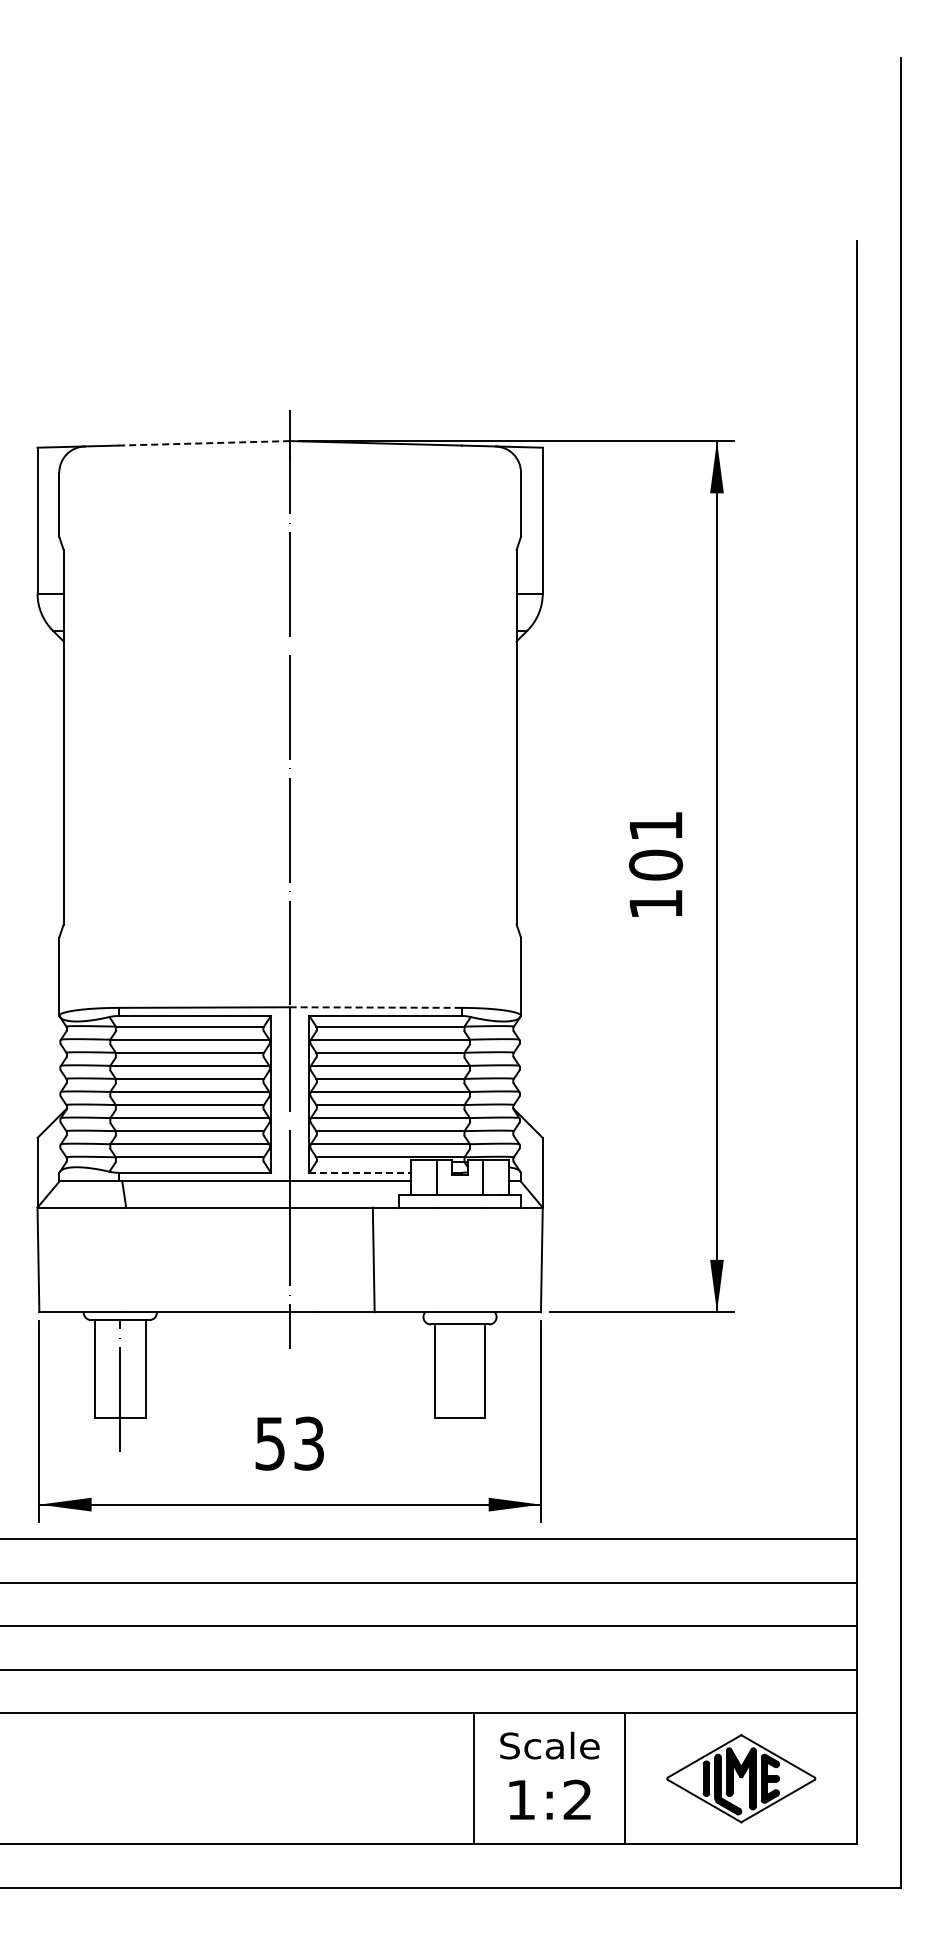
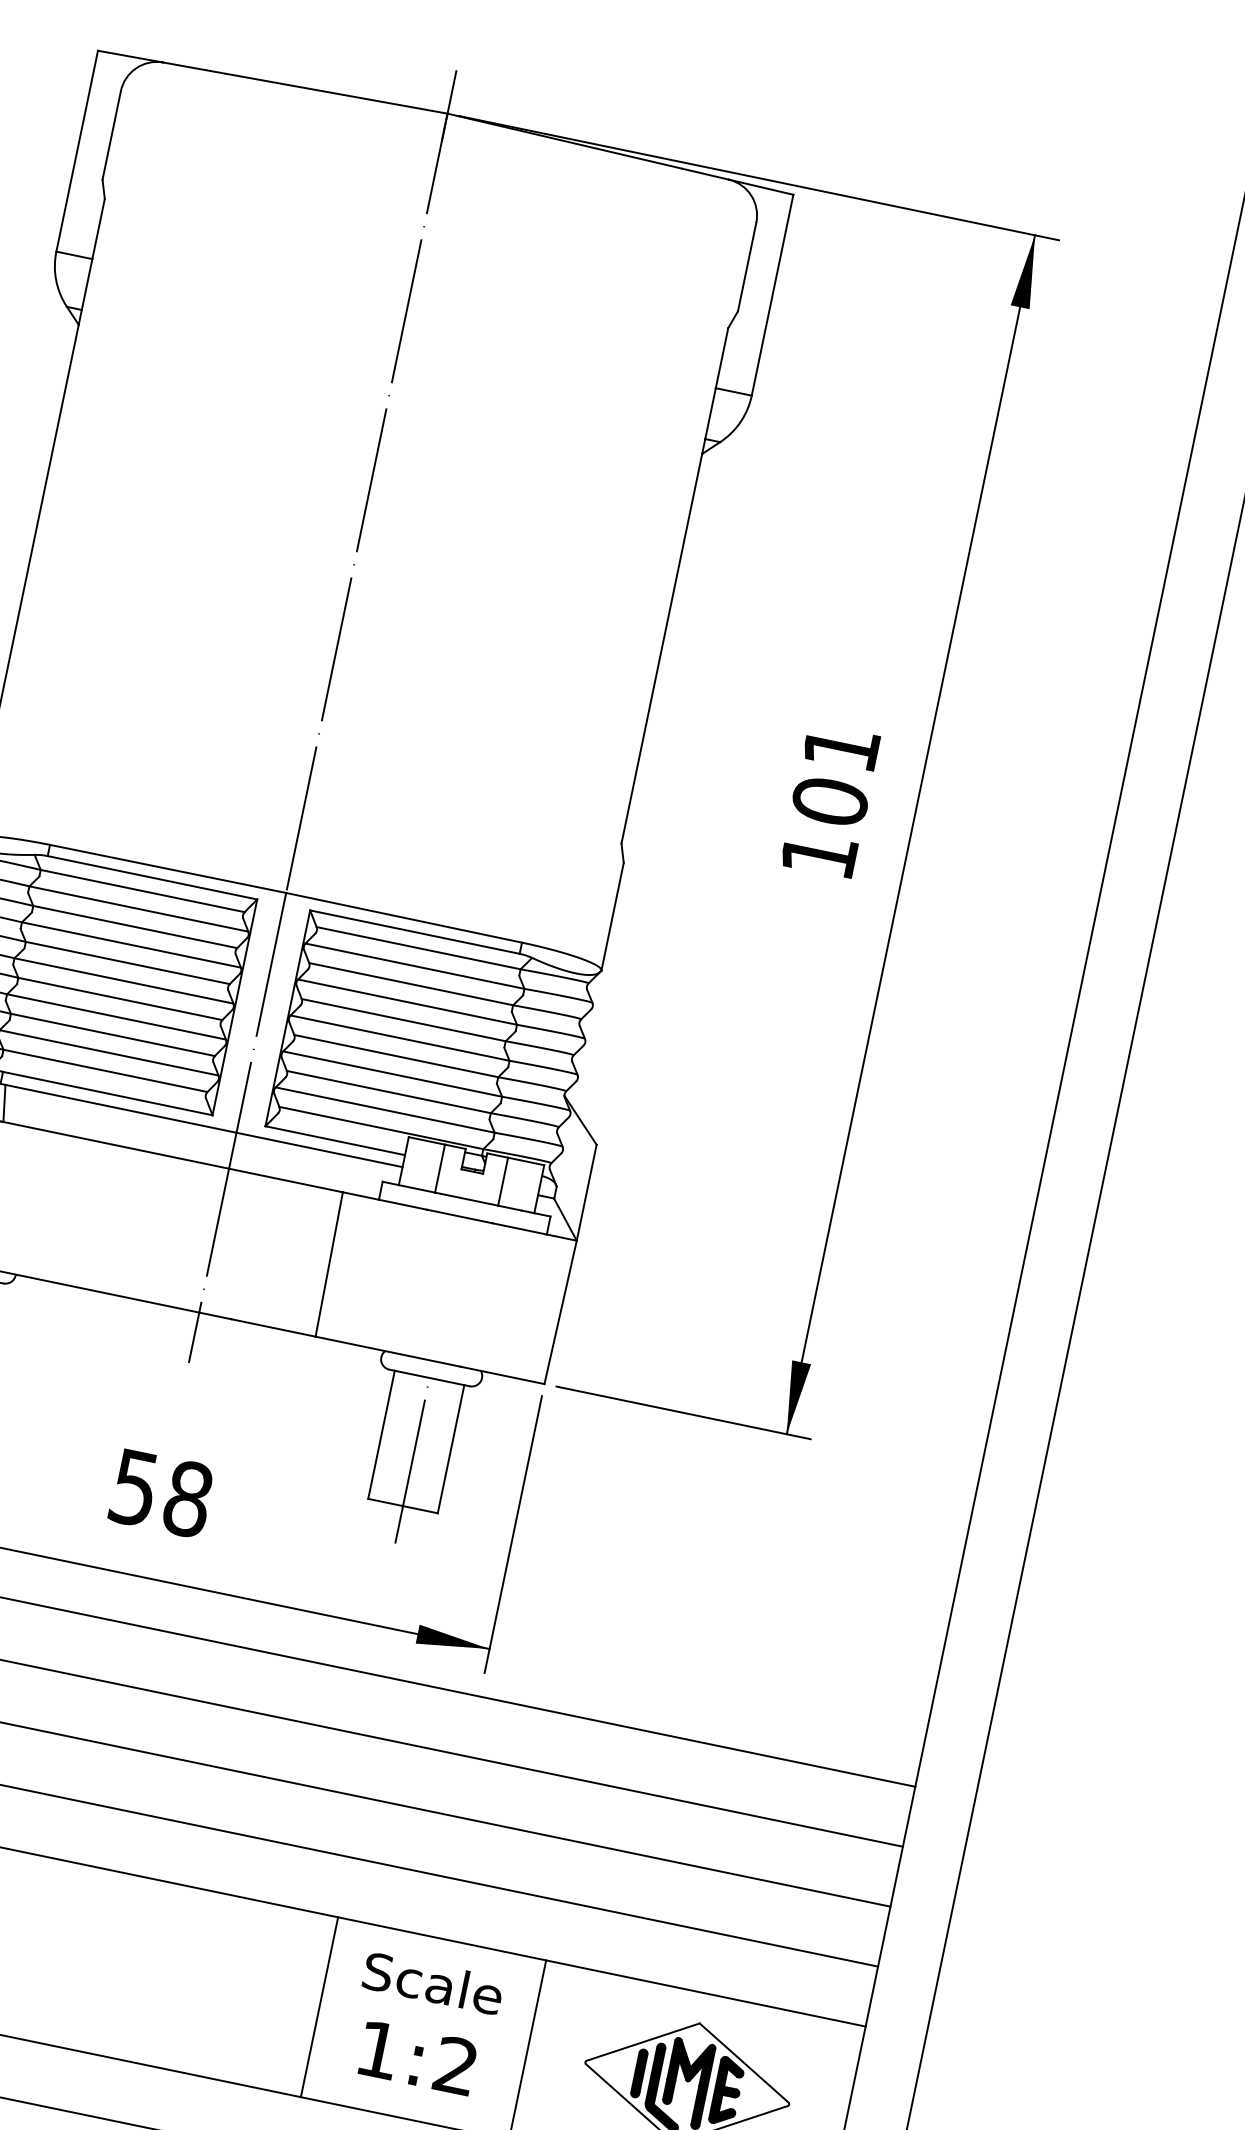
line: (204, 443) -> (328, 92), dashed -> solid
line: (375, 1007) -> (403, 917), dashed -> solid
line: (360, 1172) -> (335, 1140), dashed -> solid
line: (460, 1383) -> (413, 1459), added
text: (309, 1443) -> (188, 1498), 53 -> 58

